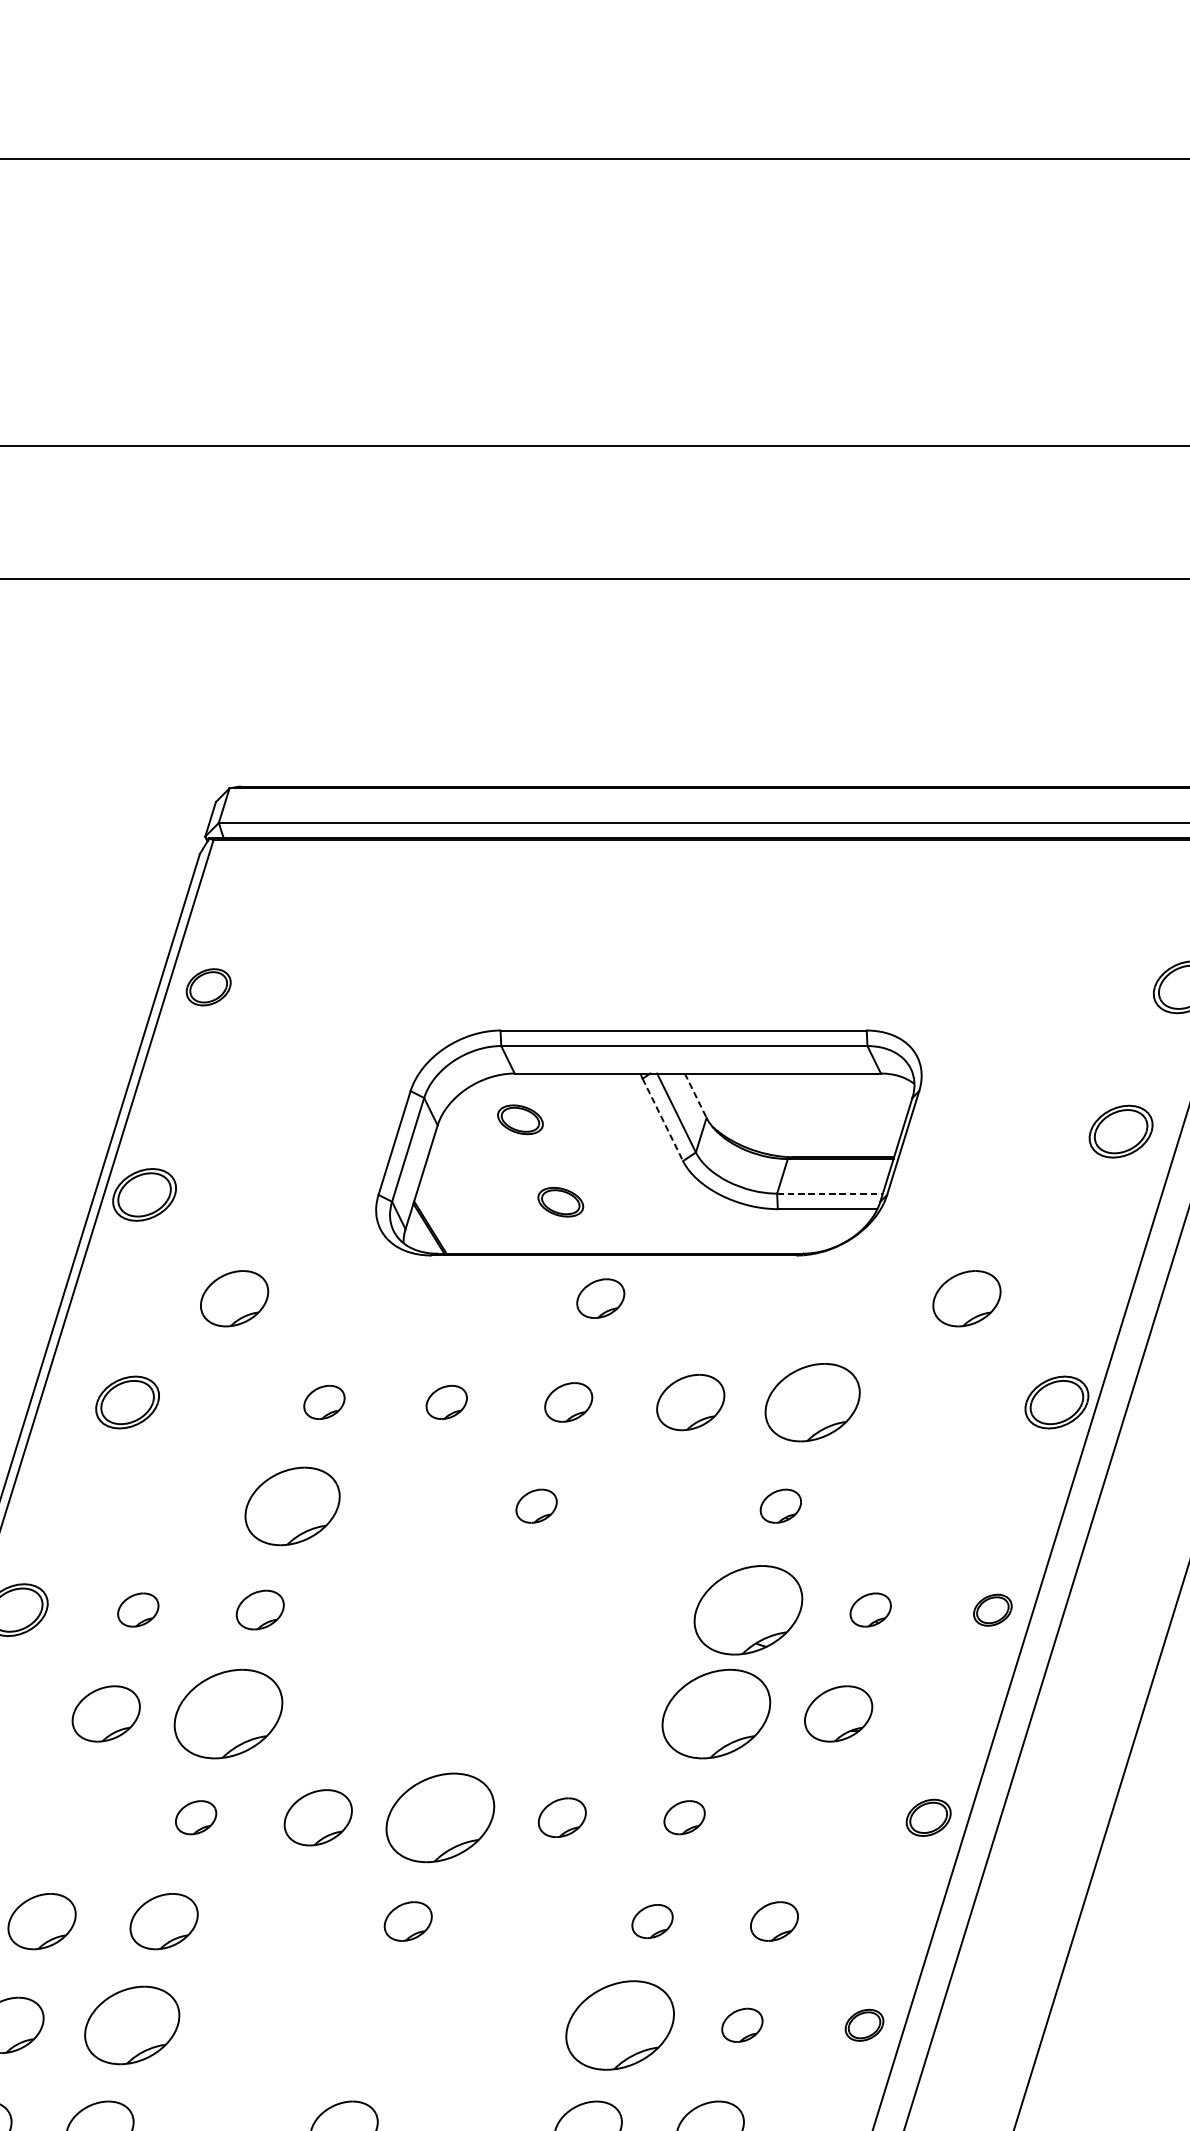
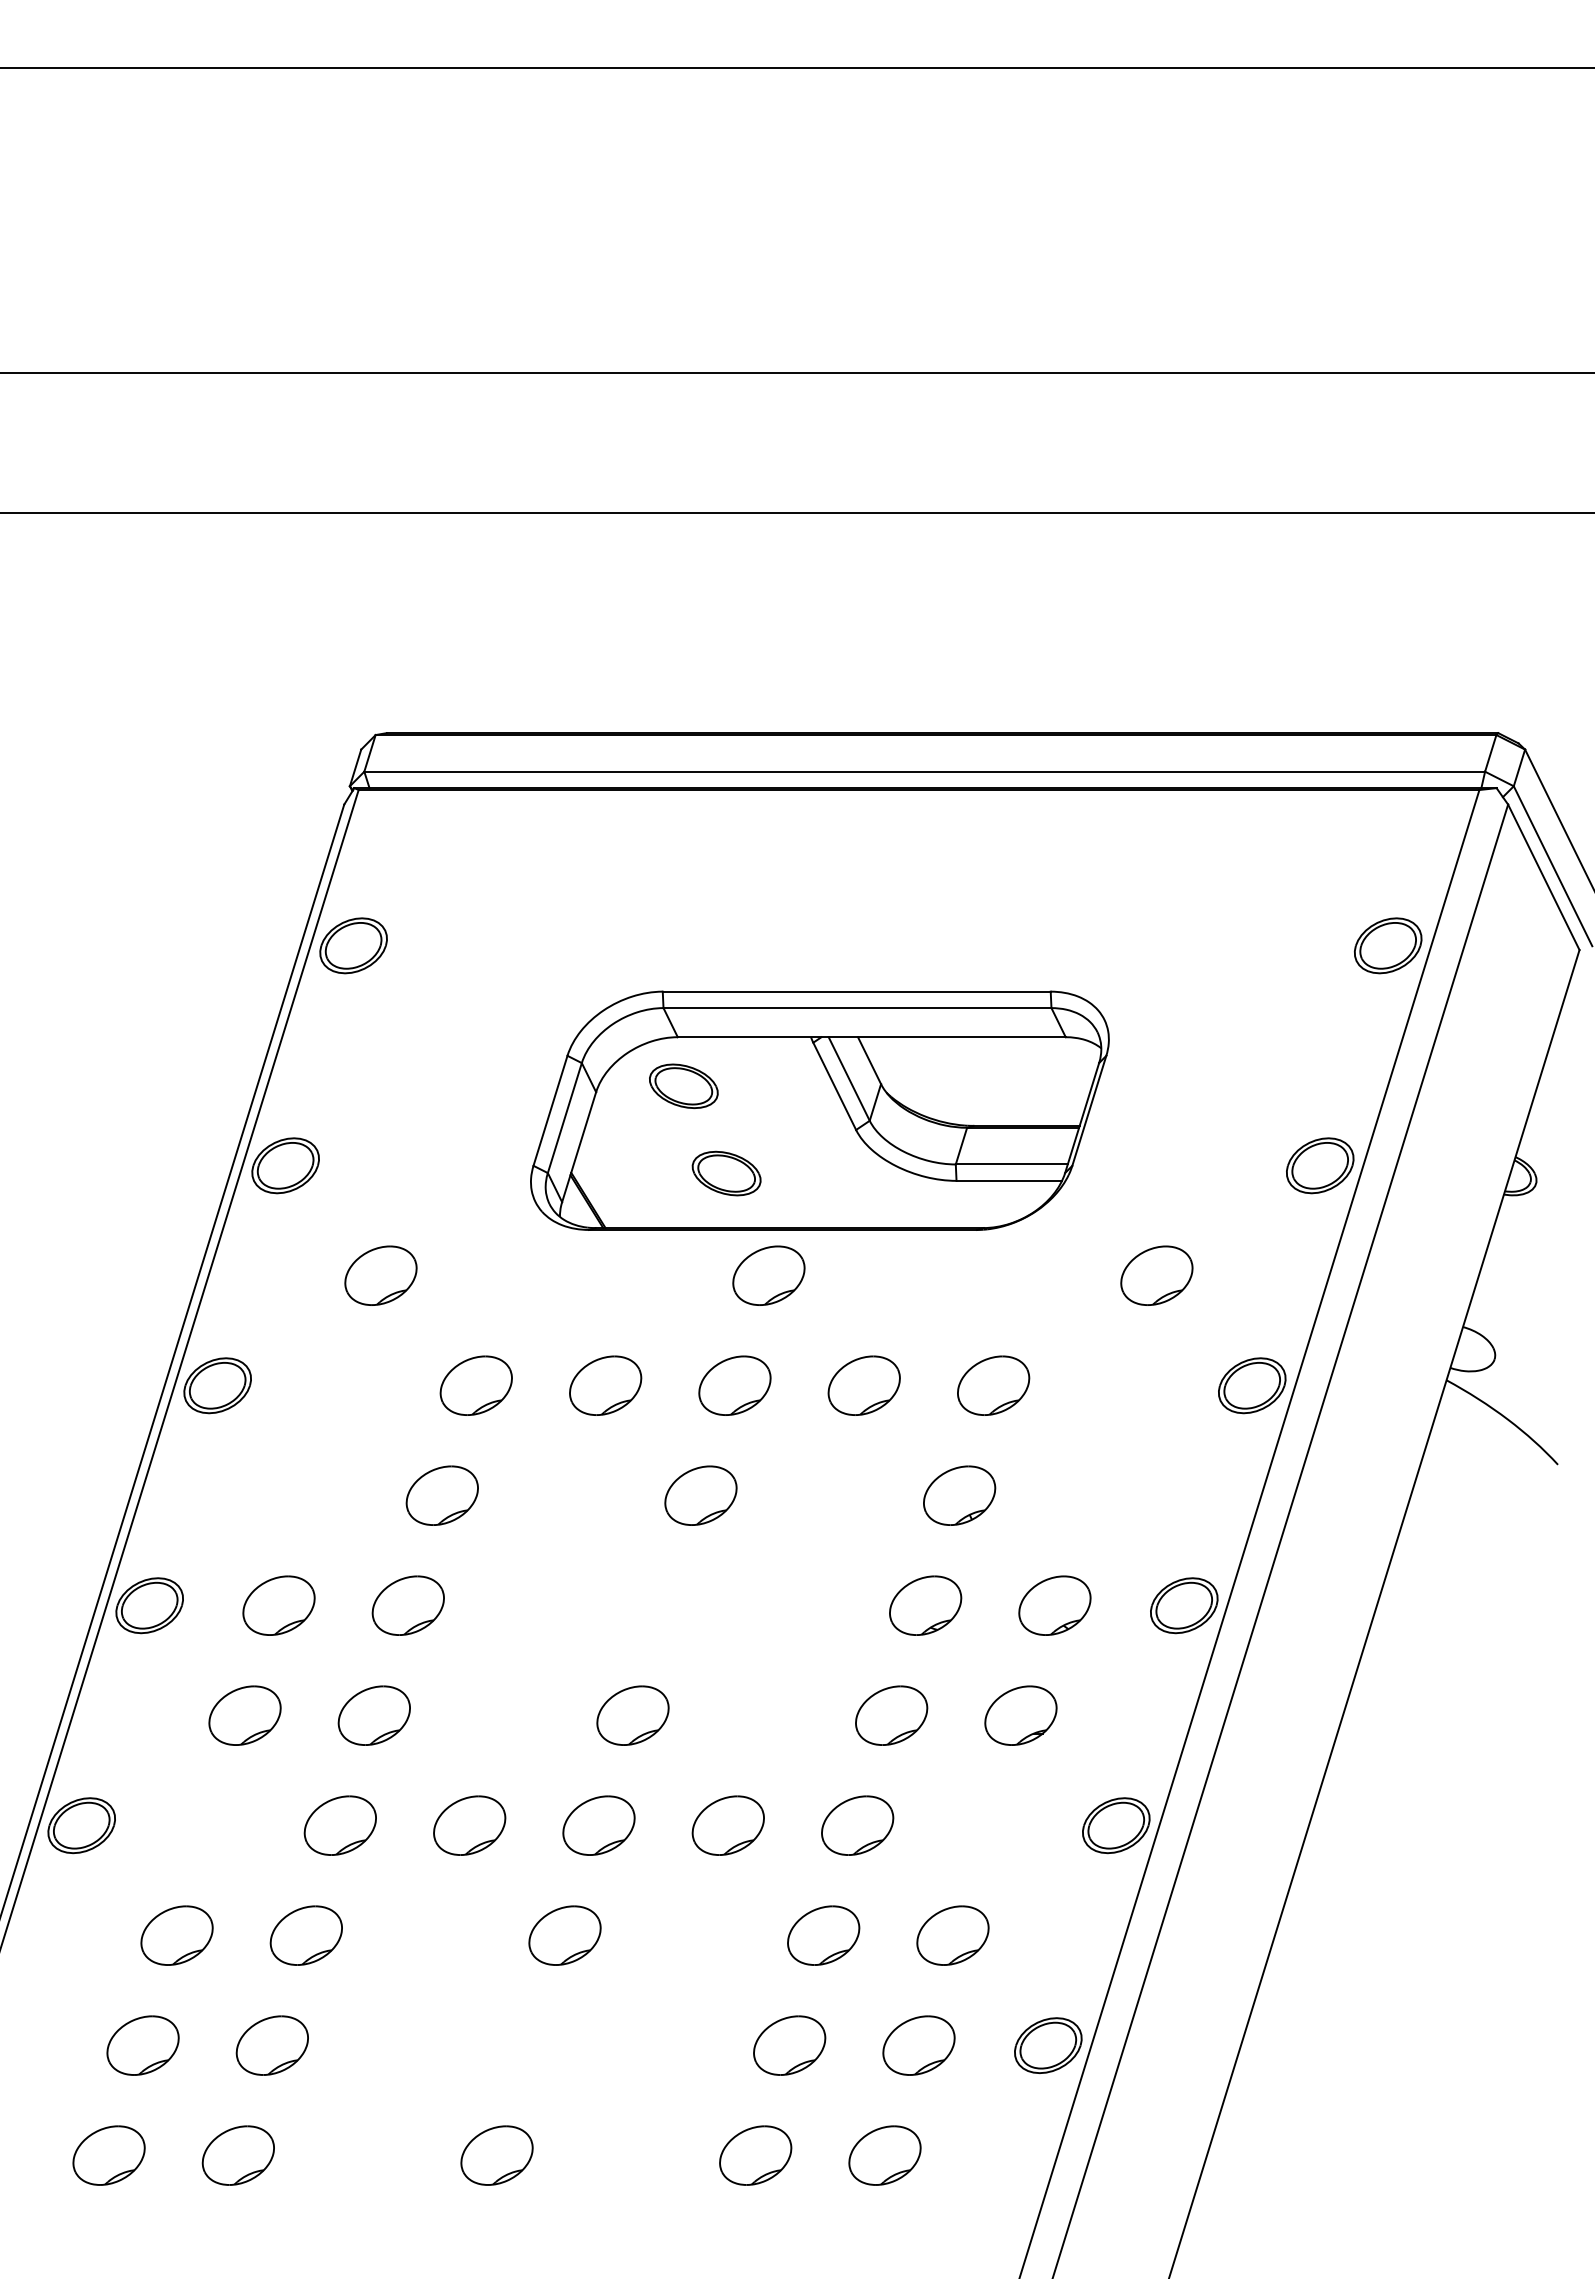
part: (208, 986) -> (353, 945), size x1.43
line: (695, 1096) -> (869, 1061), dashed -> solid
part: (520, 1119) -> (683, 1085), size x1.43
line: (662, 1120) -> (834, 1086), dashed -> solid
part: (1121, 1131) -> (1320, 1165), moved
line: (829, 1193) -> (1011, 1164), dashed -> solid
part: (560, 1202) -> (726, 1173), size x1.43
part: (600, 1298) -> (768, 1275), size x1.43
part: (127, 1402) -> (217, 1385), moved
part: (323, 1402) -> (475, 1385), size x1.67
part: (446, 1402) -> (605, 1385), size x1.67
part: (568, 1402) -> (734, 1385), size x1.43
part: (812, 1402) -> (993, 1385), size x0.71
part: (291, 1506) -> (441, 1495), size x0.71
part: (536, 1506) -> (700, 1495), size x1.67
part: (780, 1506) -> (959, 1495), size x1.67
part: (137, 1609) -> (278, 1605), size x1.67
part: (259, 1609) -> (407, 1605), size x1.43
part: (748, 1609) -> (925, 1605), size x0.62
part: (870, 1609) -> (1054, 1605), size x1.67
part: (993, 1609) -> (1184, 1605), size x1.67
part: (227, 1713) -> (373, 1715), size x0.62
part: (471, 1713) -> (632, 1715), added
part: (716, 1713) -> (891, 1715), size x0.62
part: (195, 1817) -> (339, 1825), size x1.67
part: (439, 1817) -> (598, 1825), size x0.62
part: (561, 1817) -> (727, 1825), size x1.43
part: (684, 1817) -> (857, 1825), size x1.67
part: (928, 1817) -> (1116, 1825), size x1.43
part: (407, 1921) -> (564, 1935), size x1.43
part: (652, 1921) -> (823, 1935), size x1.67
part: (774, 1921) -> (952, 1935), size x1.43
part: (131, 2025) -> (271, 2045), size x0.71
part: (620, 2025) -> (789, 2045), size x0.62
part: (741, 2025) -> (918, 2045), size x1.67
part: (864, 2025) -> (1048, 2045), size x1.67

